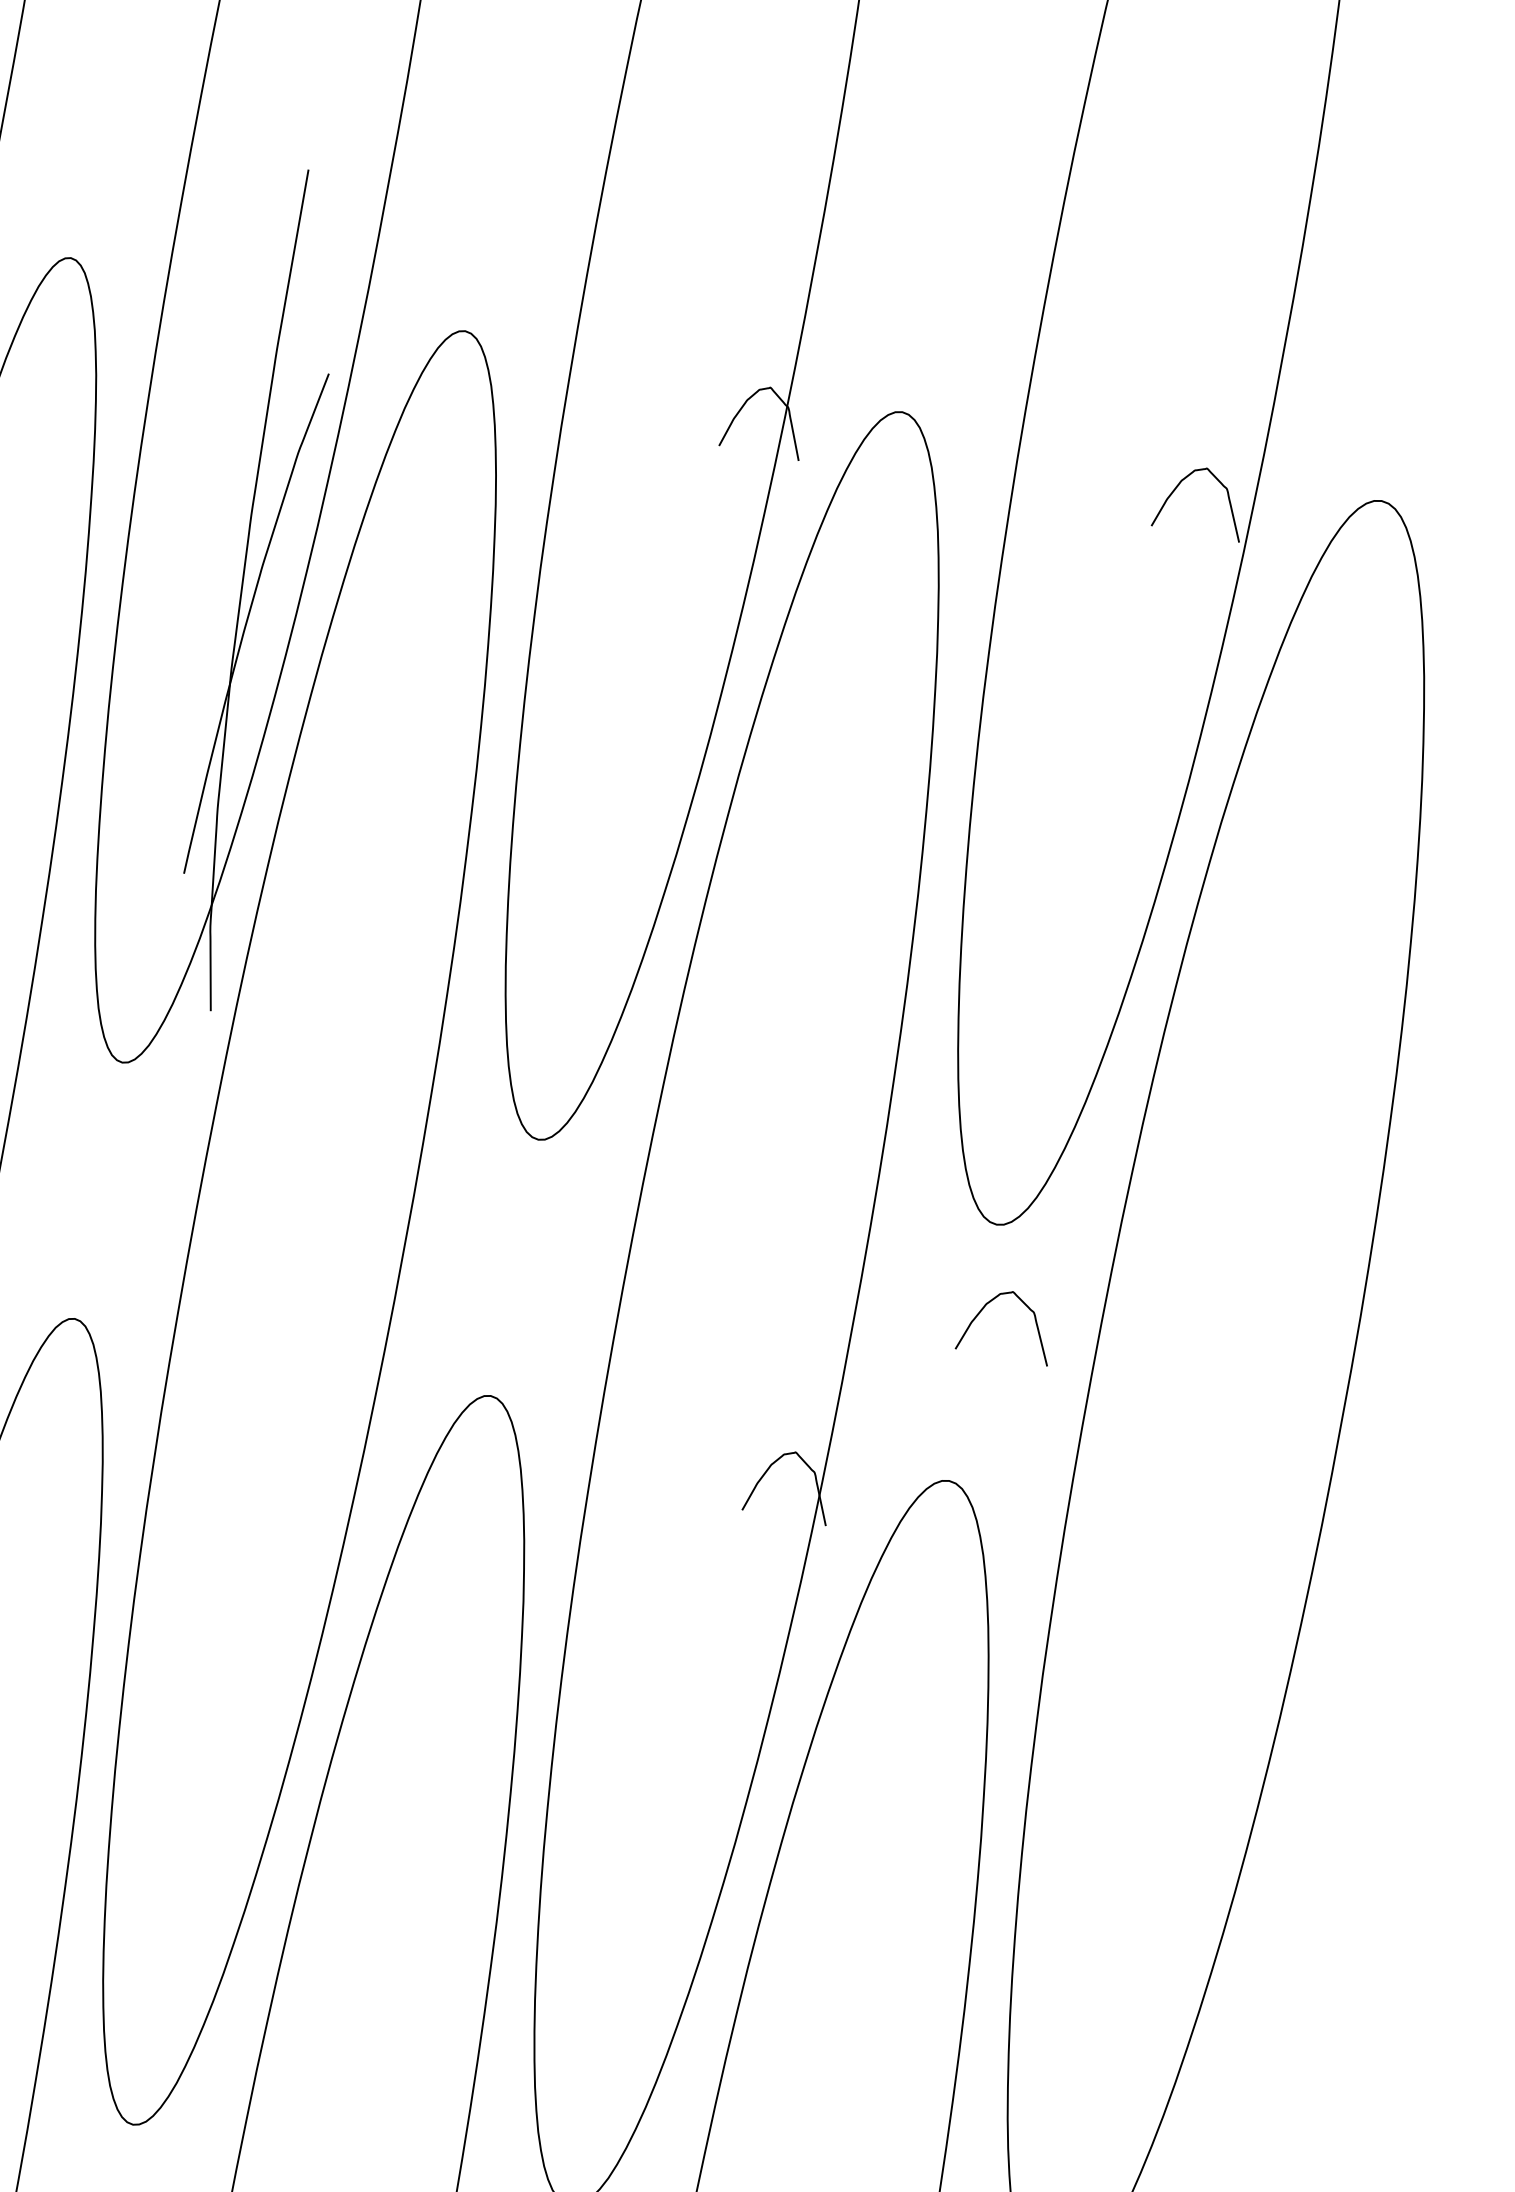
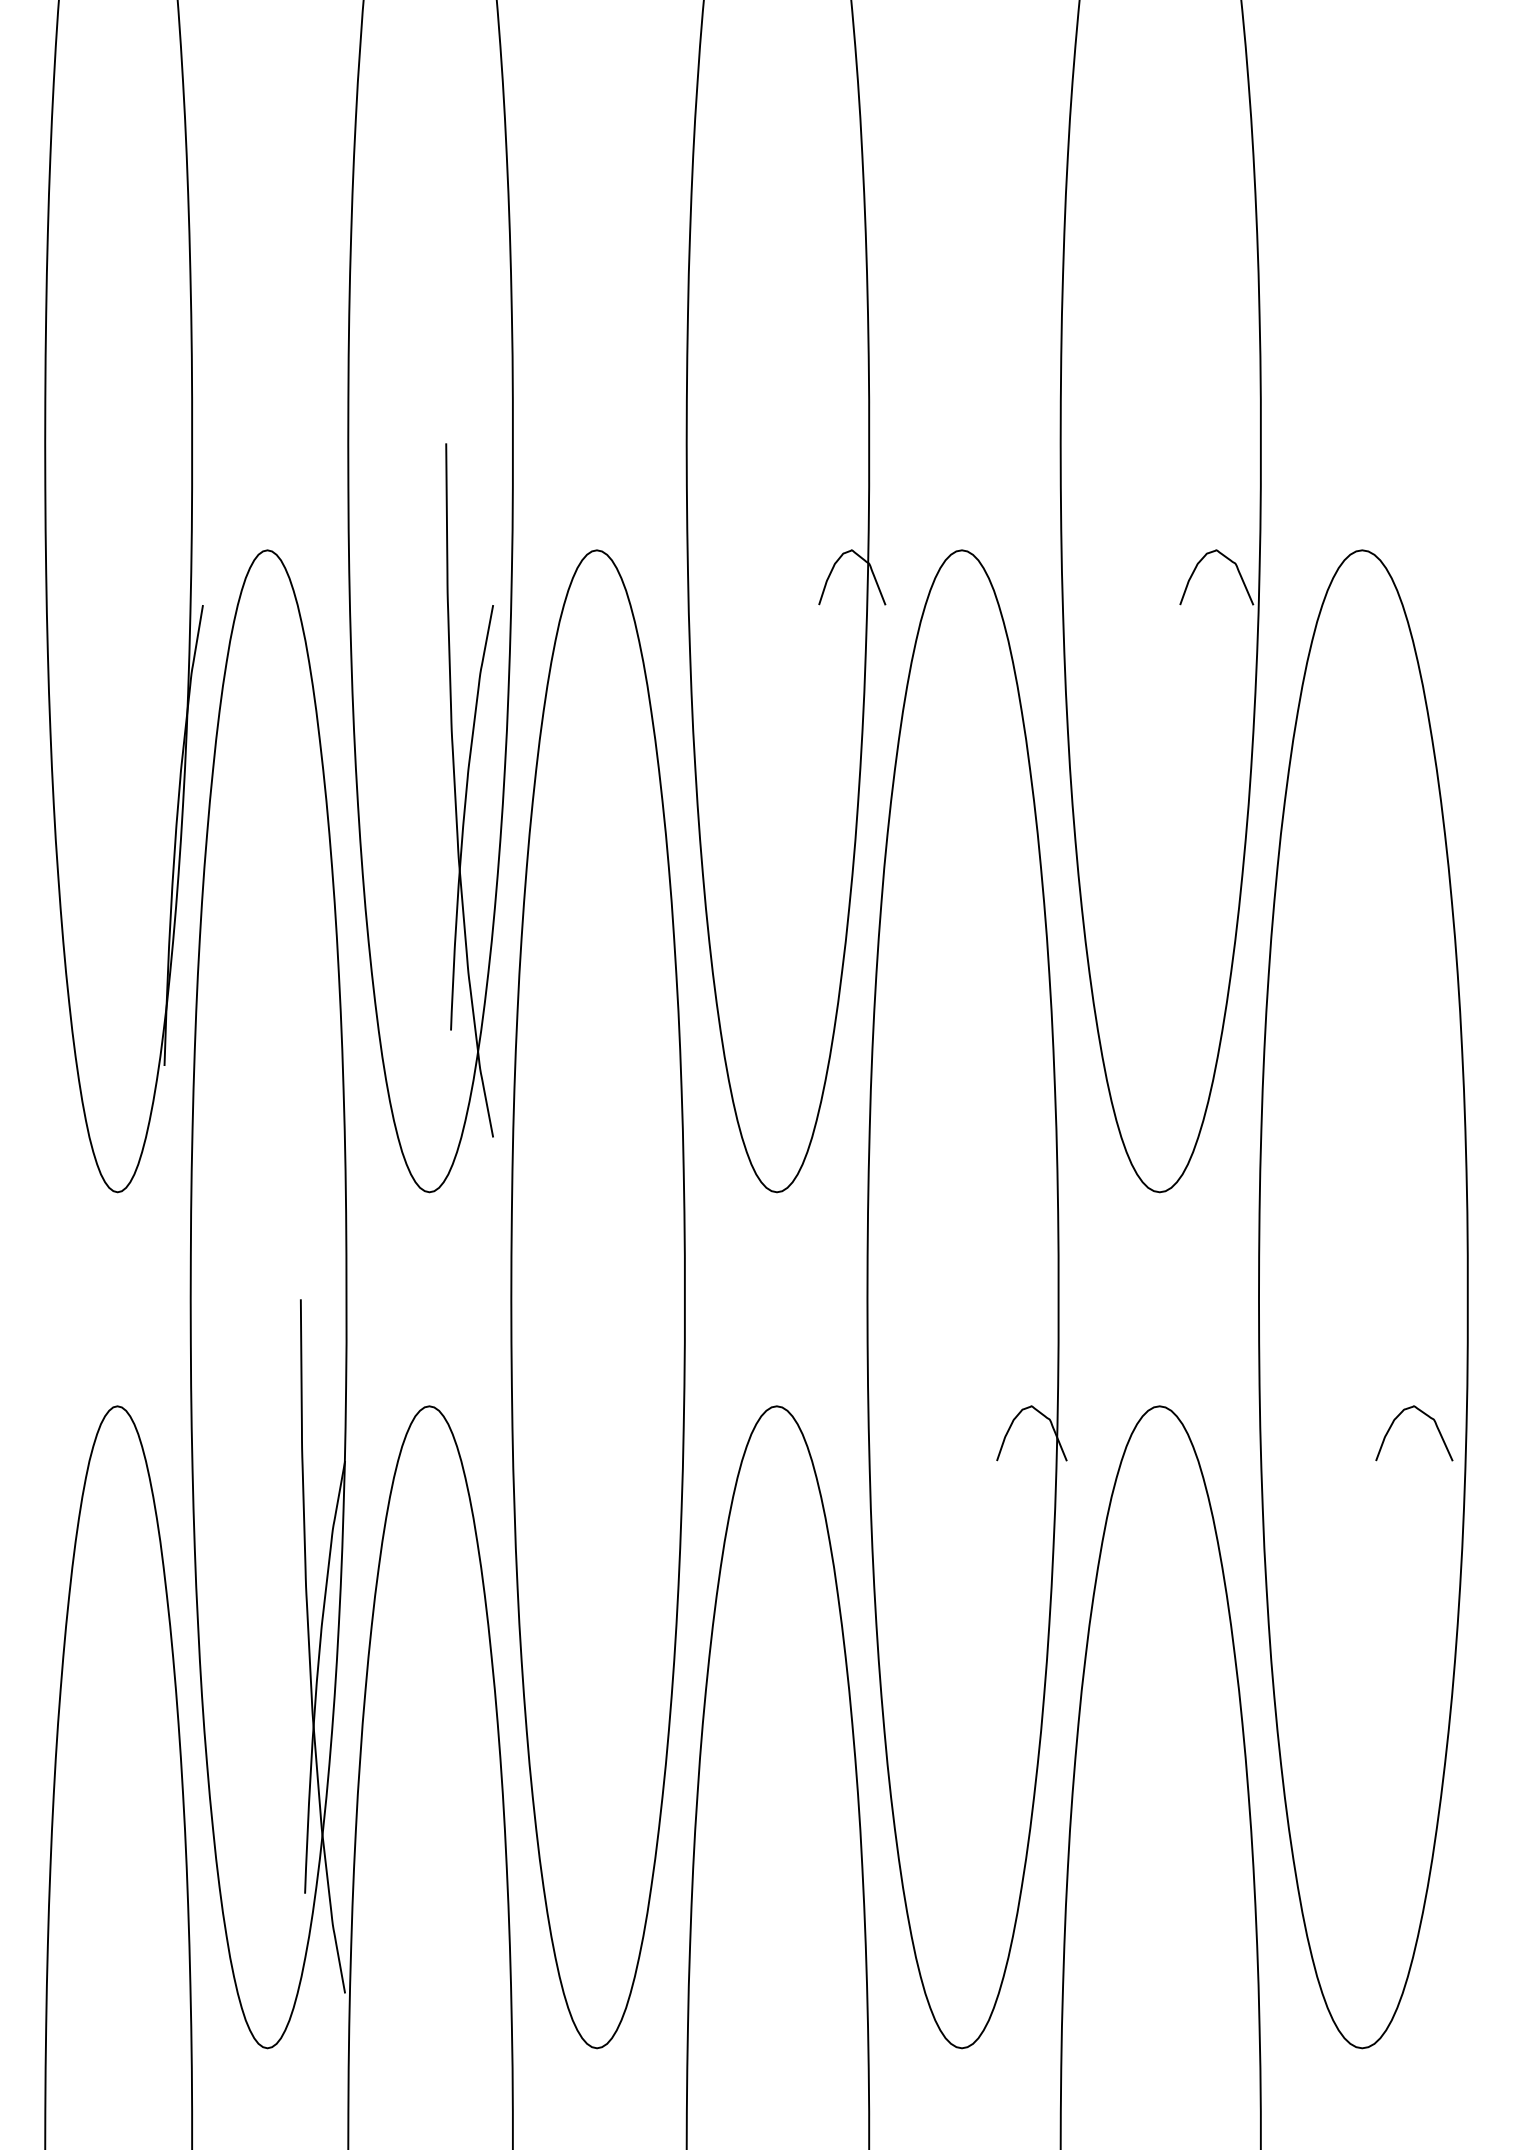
curve: (1024, 1305) -> (1425, 1415), moved

